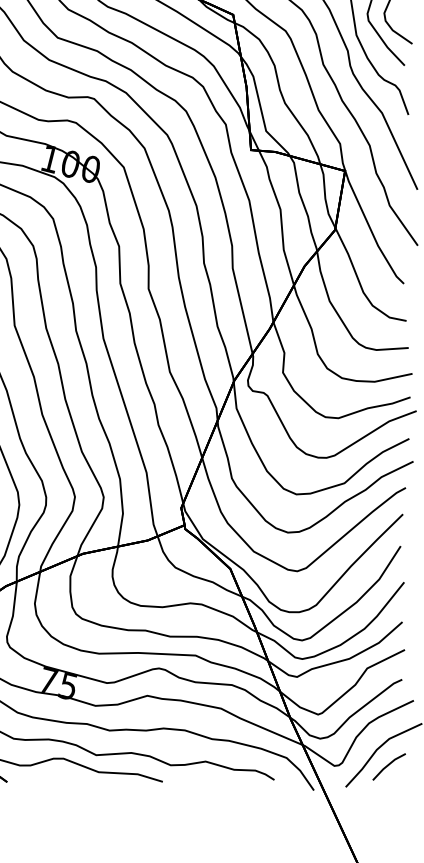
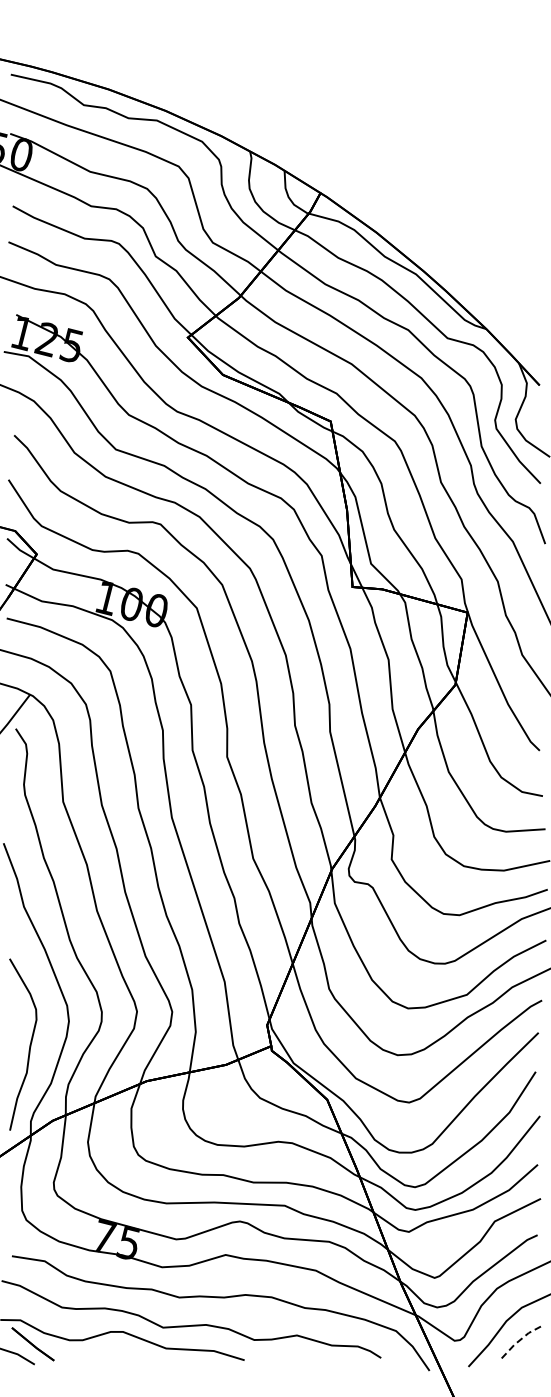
line: (388, 764) -> (520, 1339), solid -> dashed

